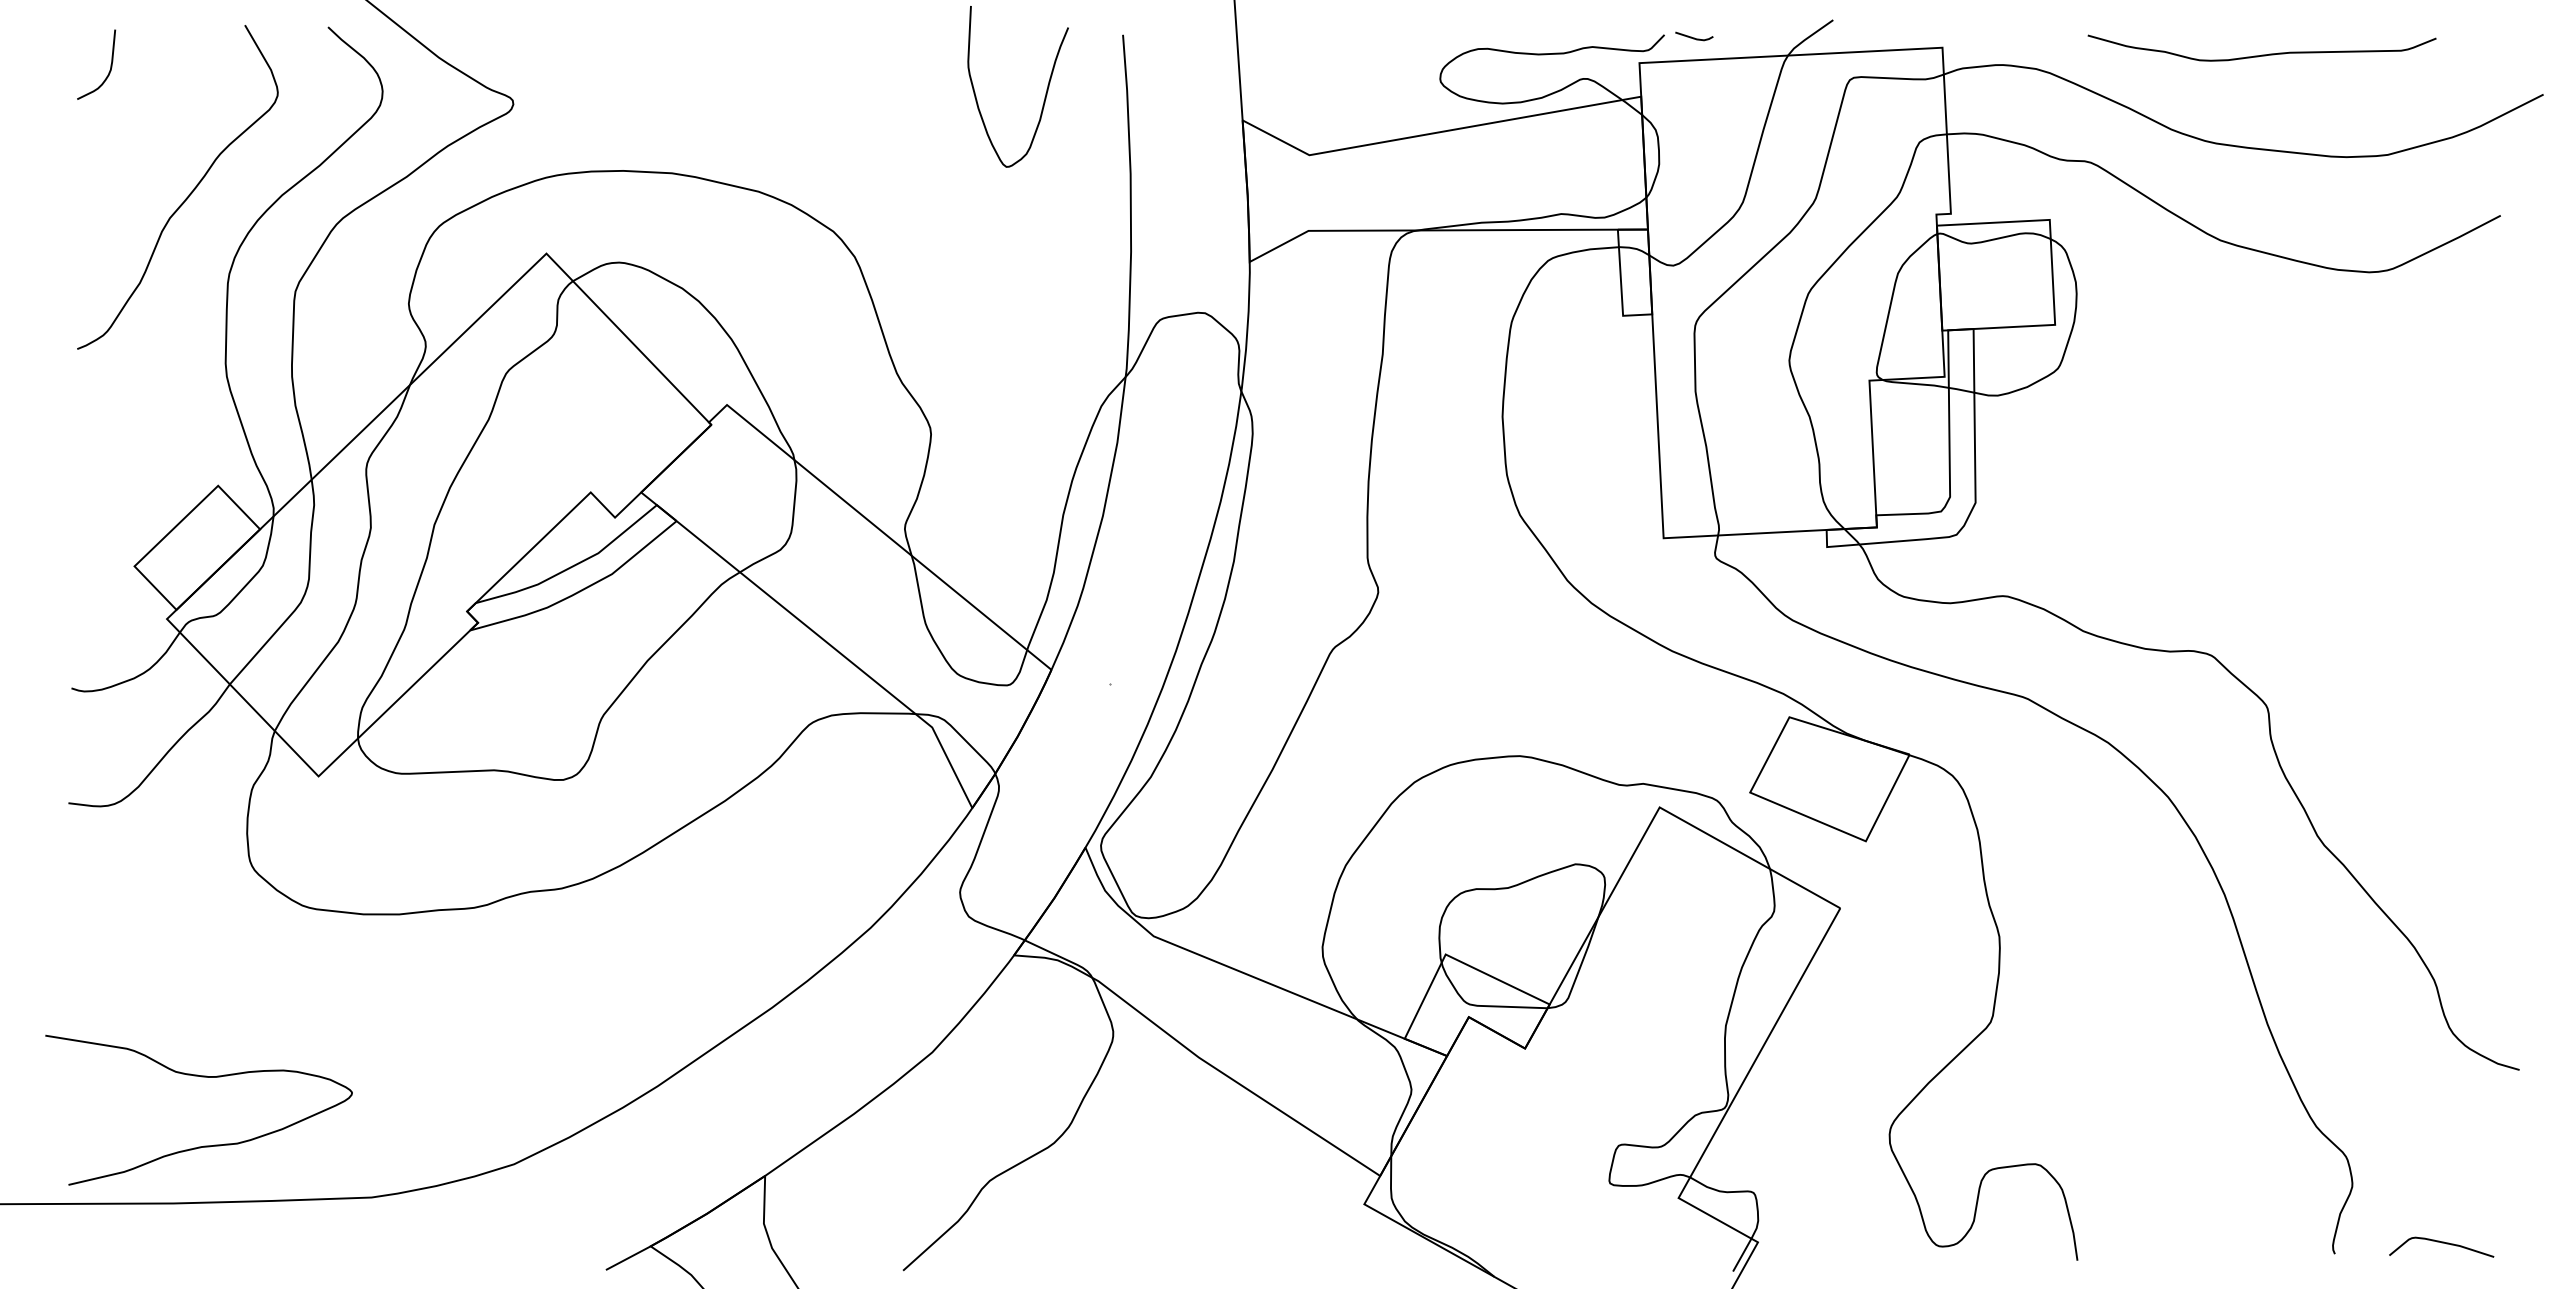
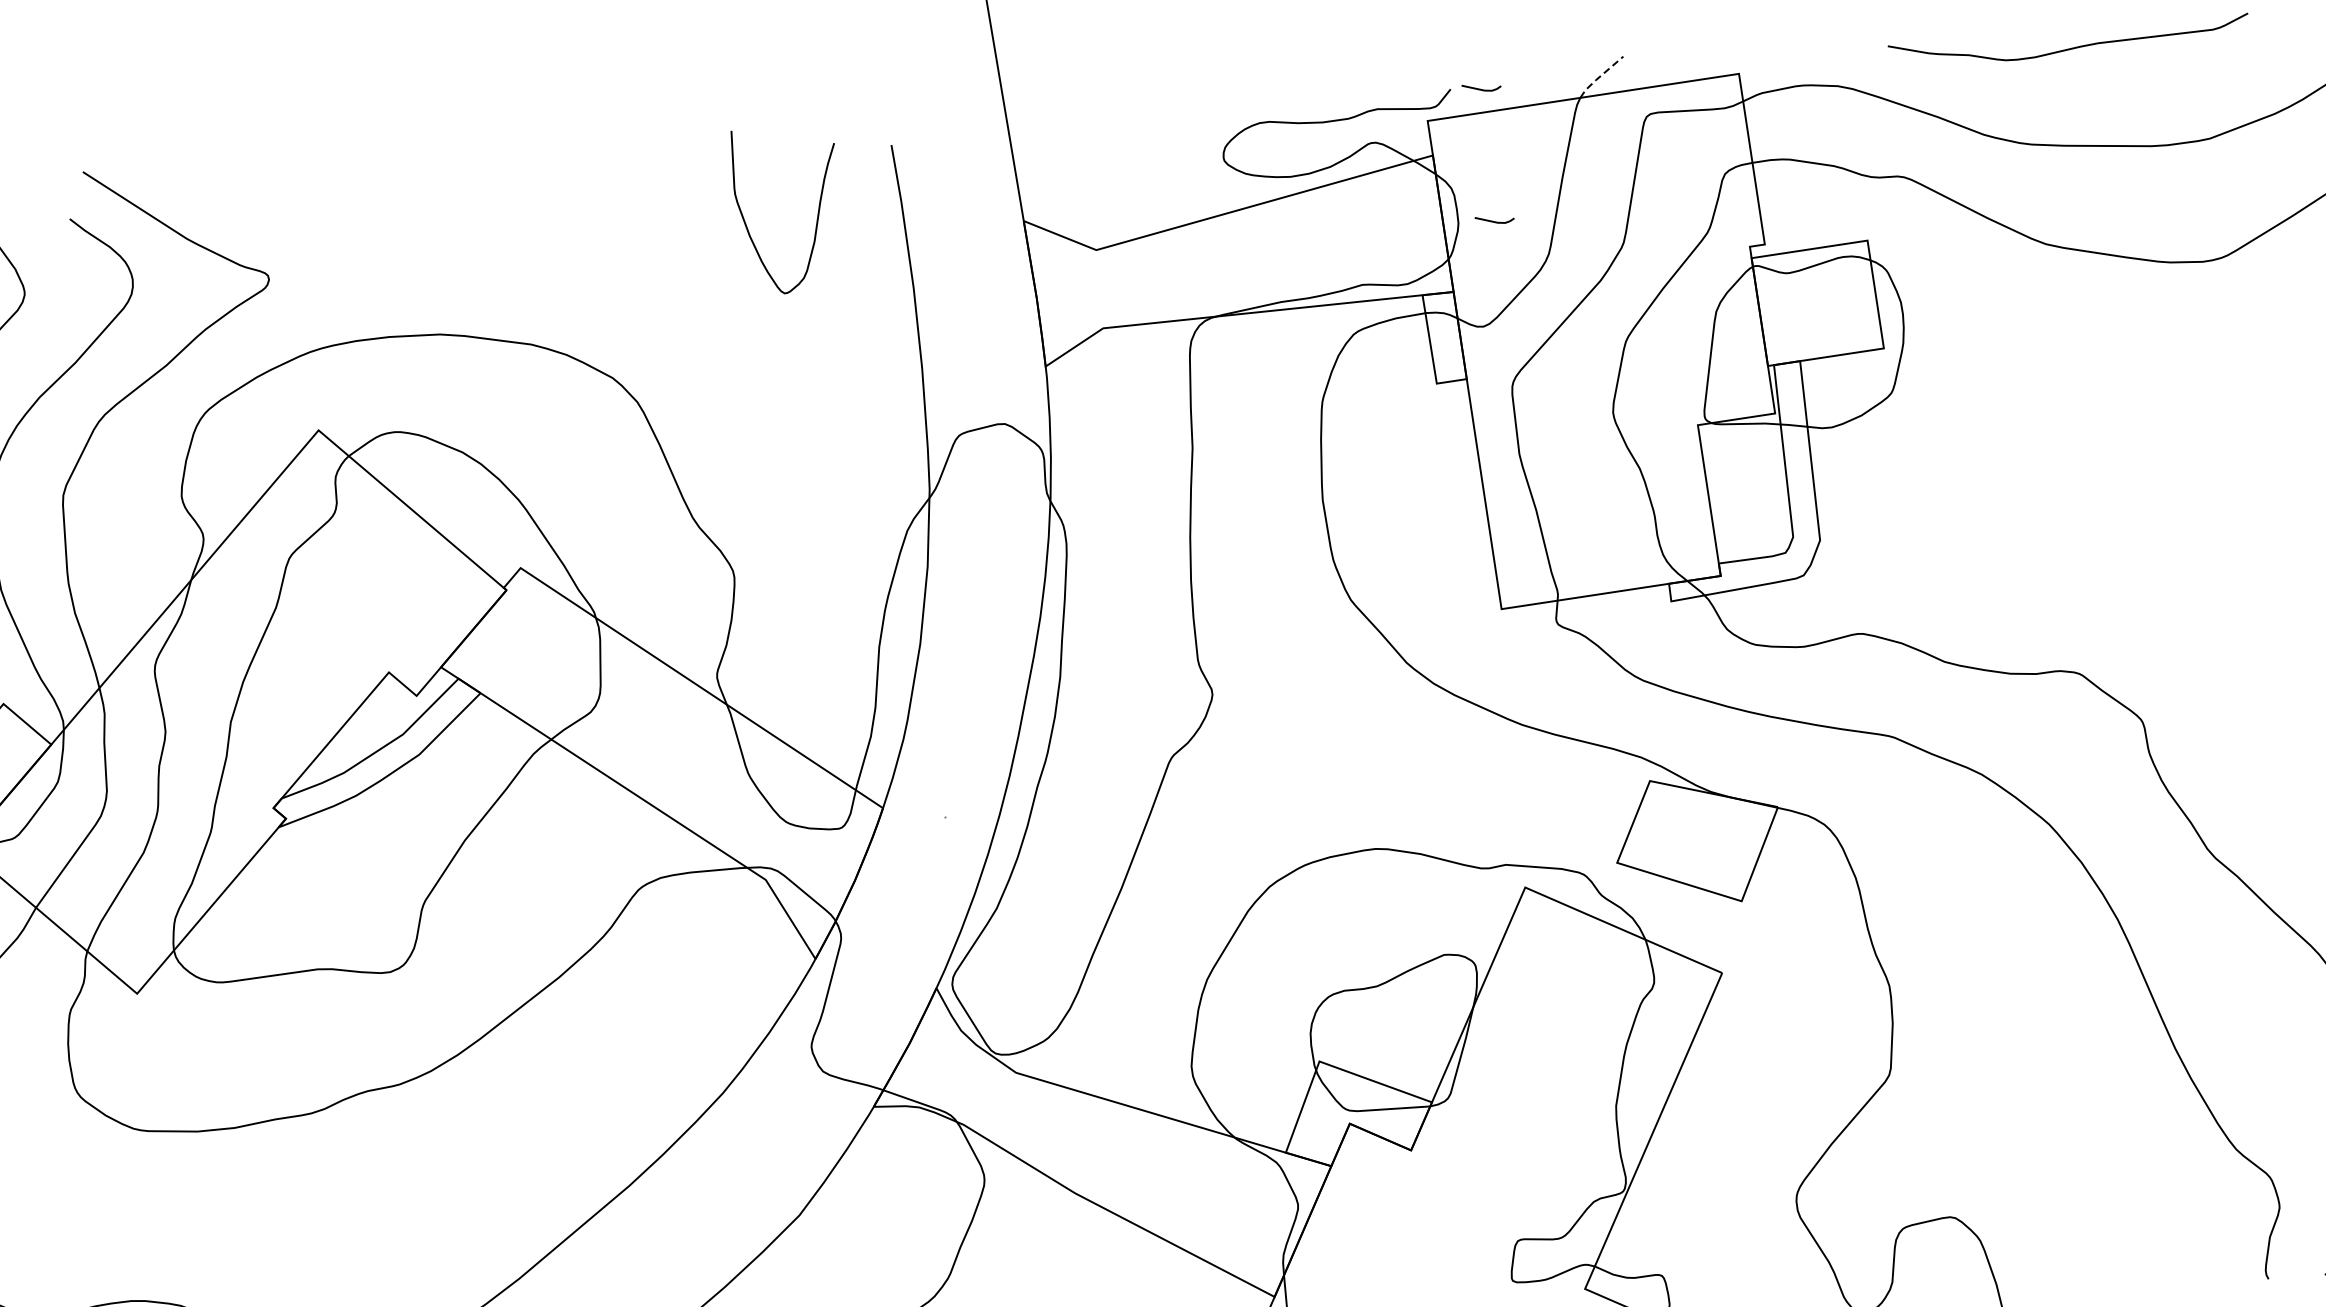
line: (1808, 37) -> (1599, 77), solid -> dashed
line: (1694, 165) -> (1495, 221), added

